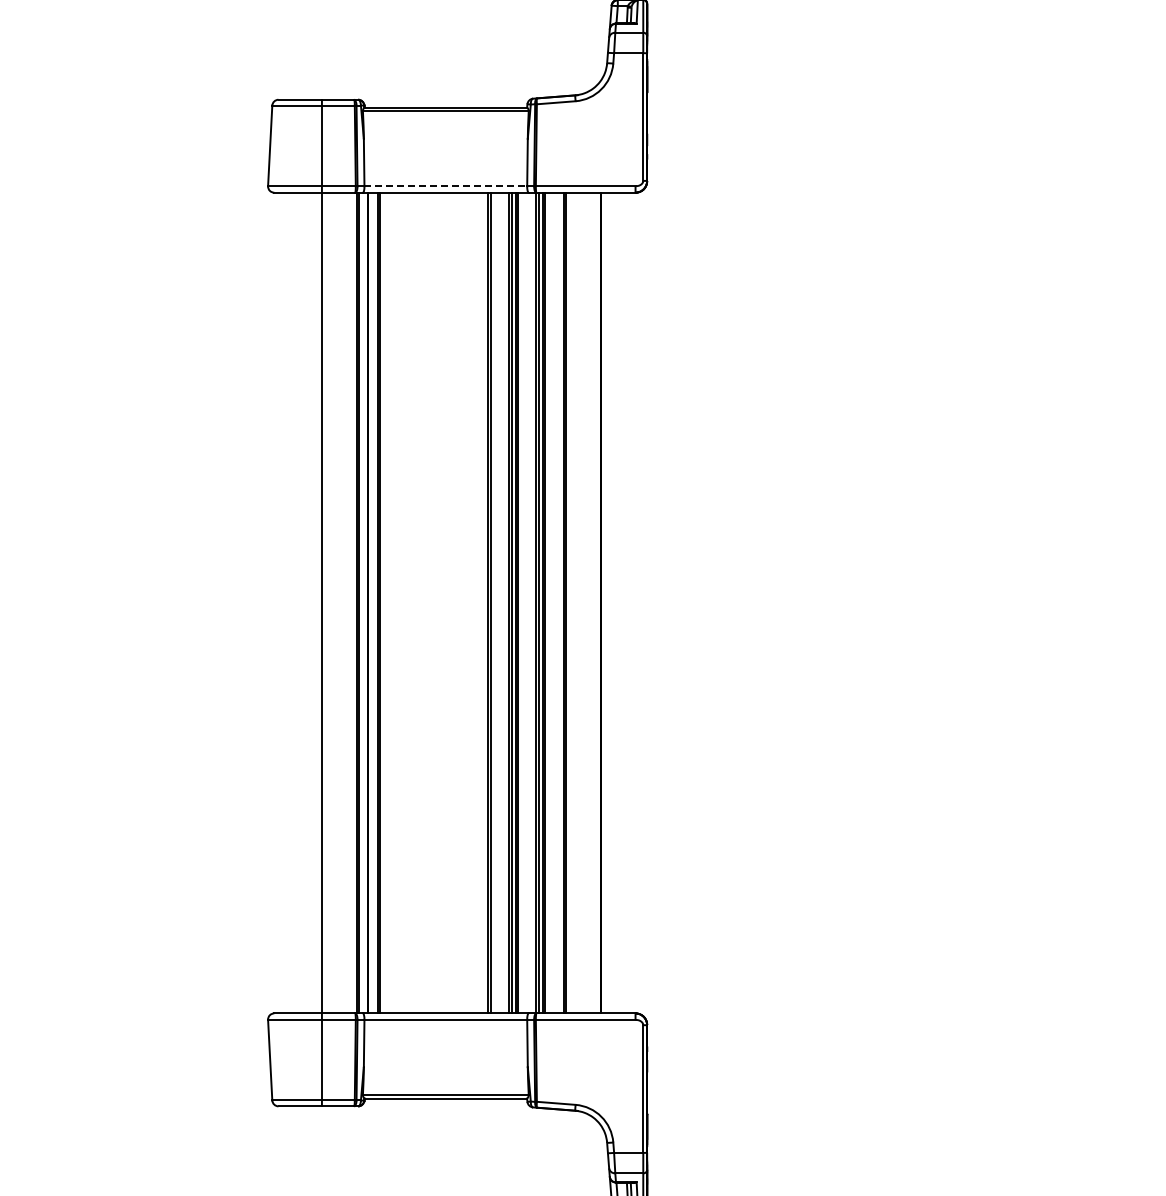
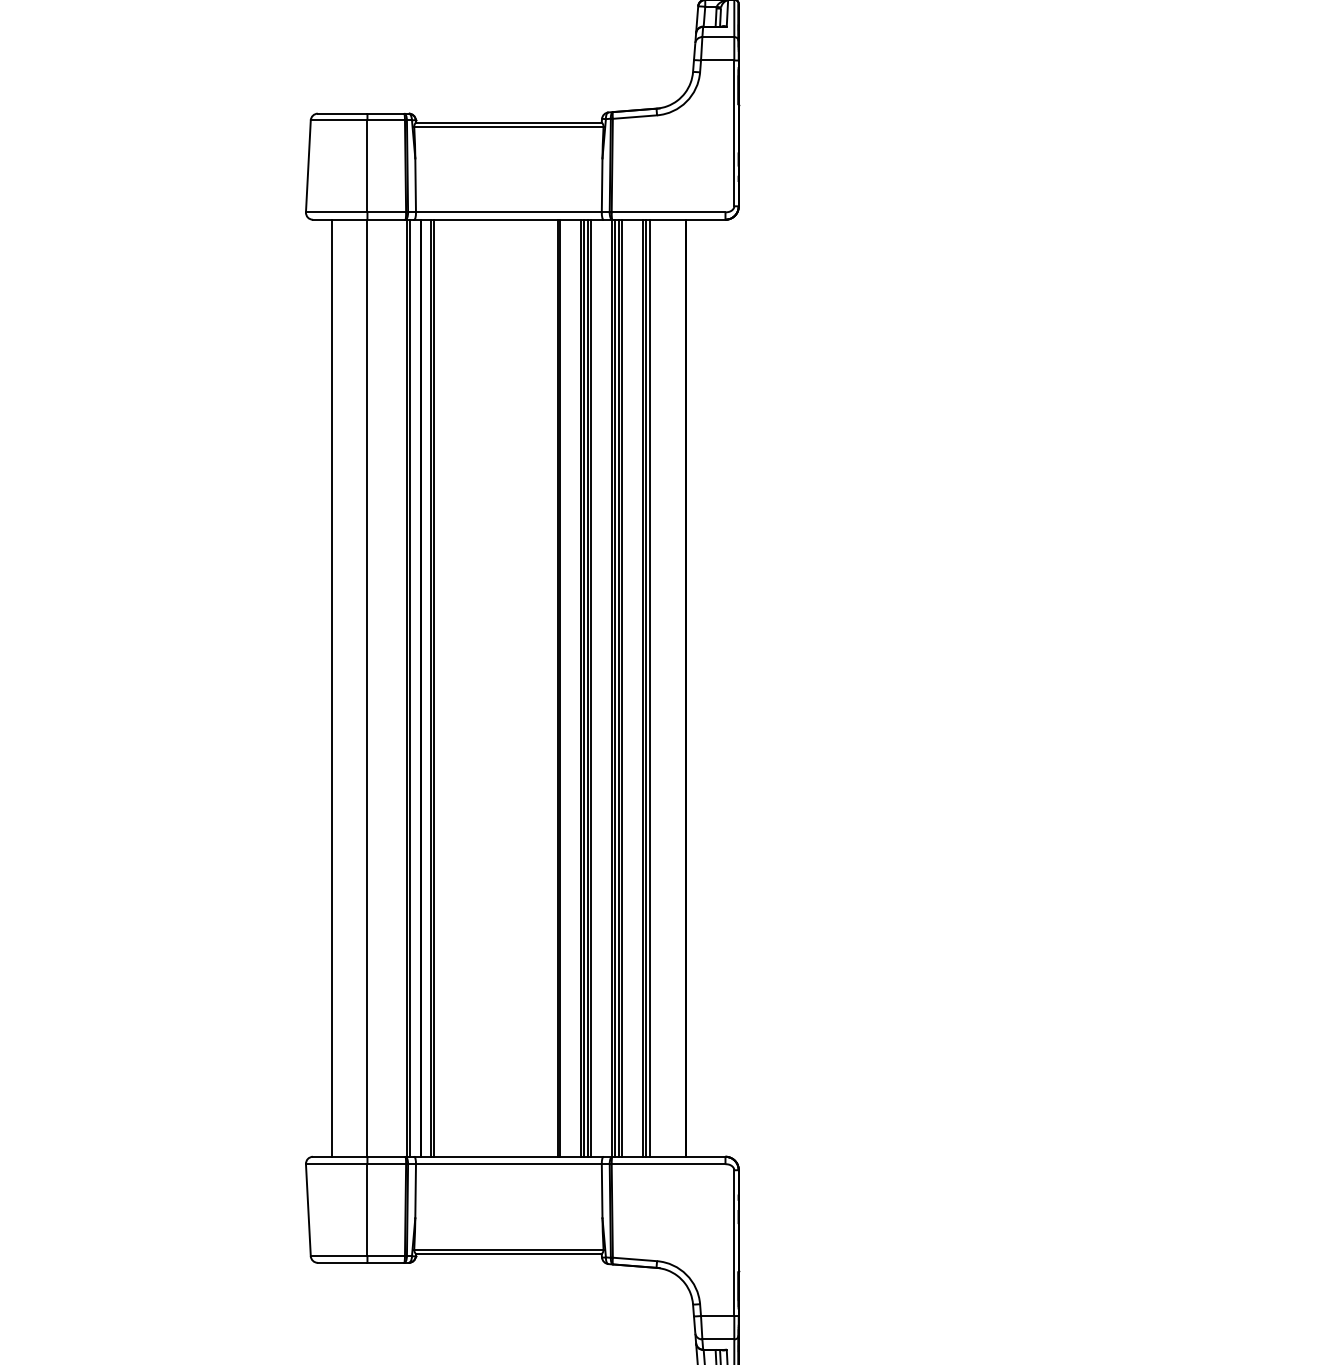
line: (446, 186) -> (509, 212), dashed -> solid
line: (290, 602) -> (331, 687), added
line: (569, 602) -> (650, 687), added

